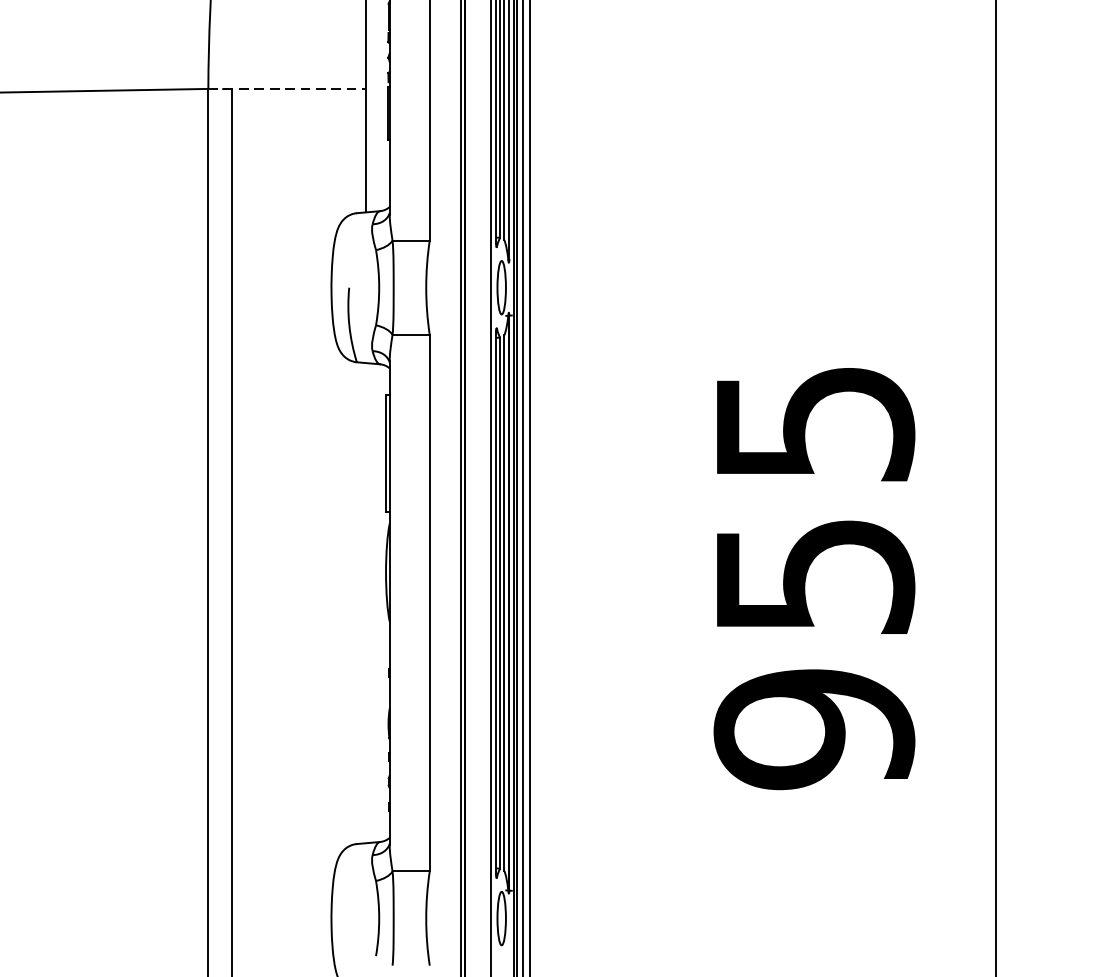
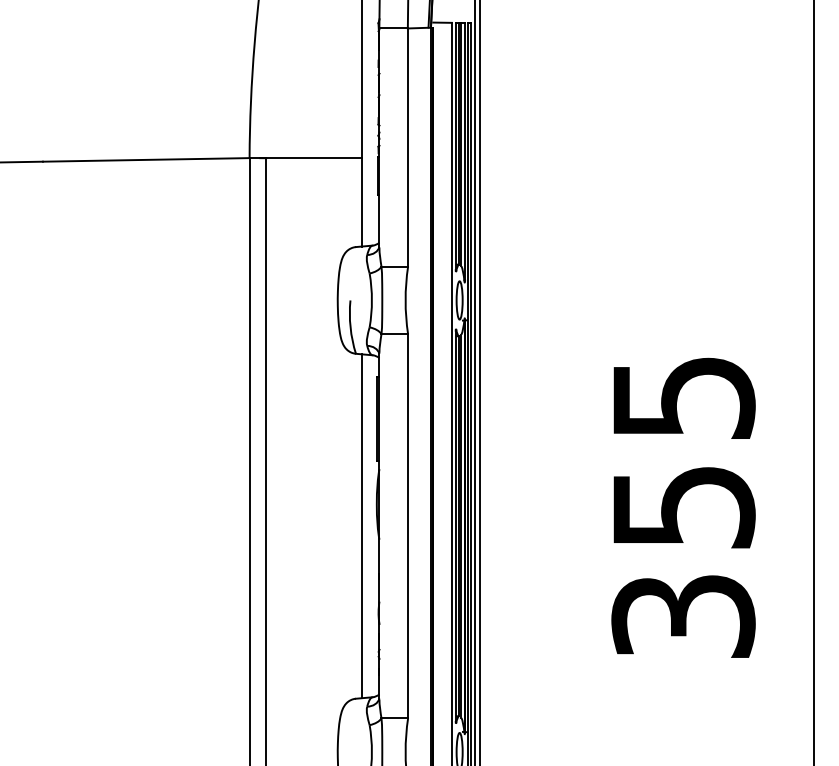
line: (287, 89) -> (306, 158), dashed -> solid
line: (366, 603) -> (362, 526), added
text: (814, 729) -> (683, 616), 955 -> 355

